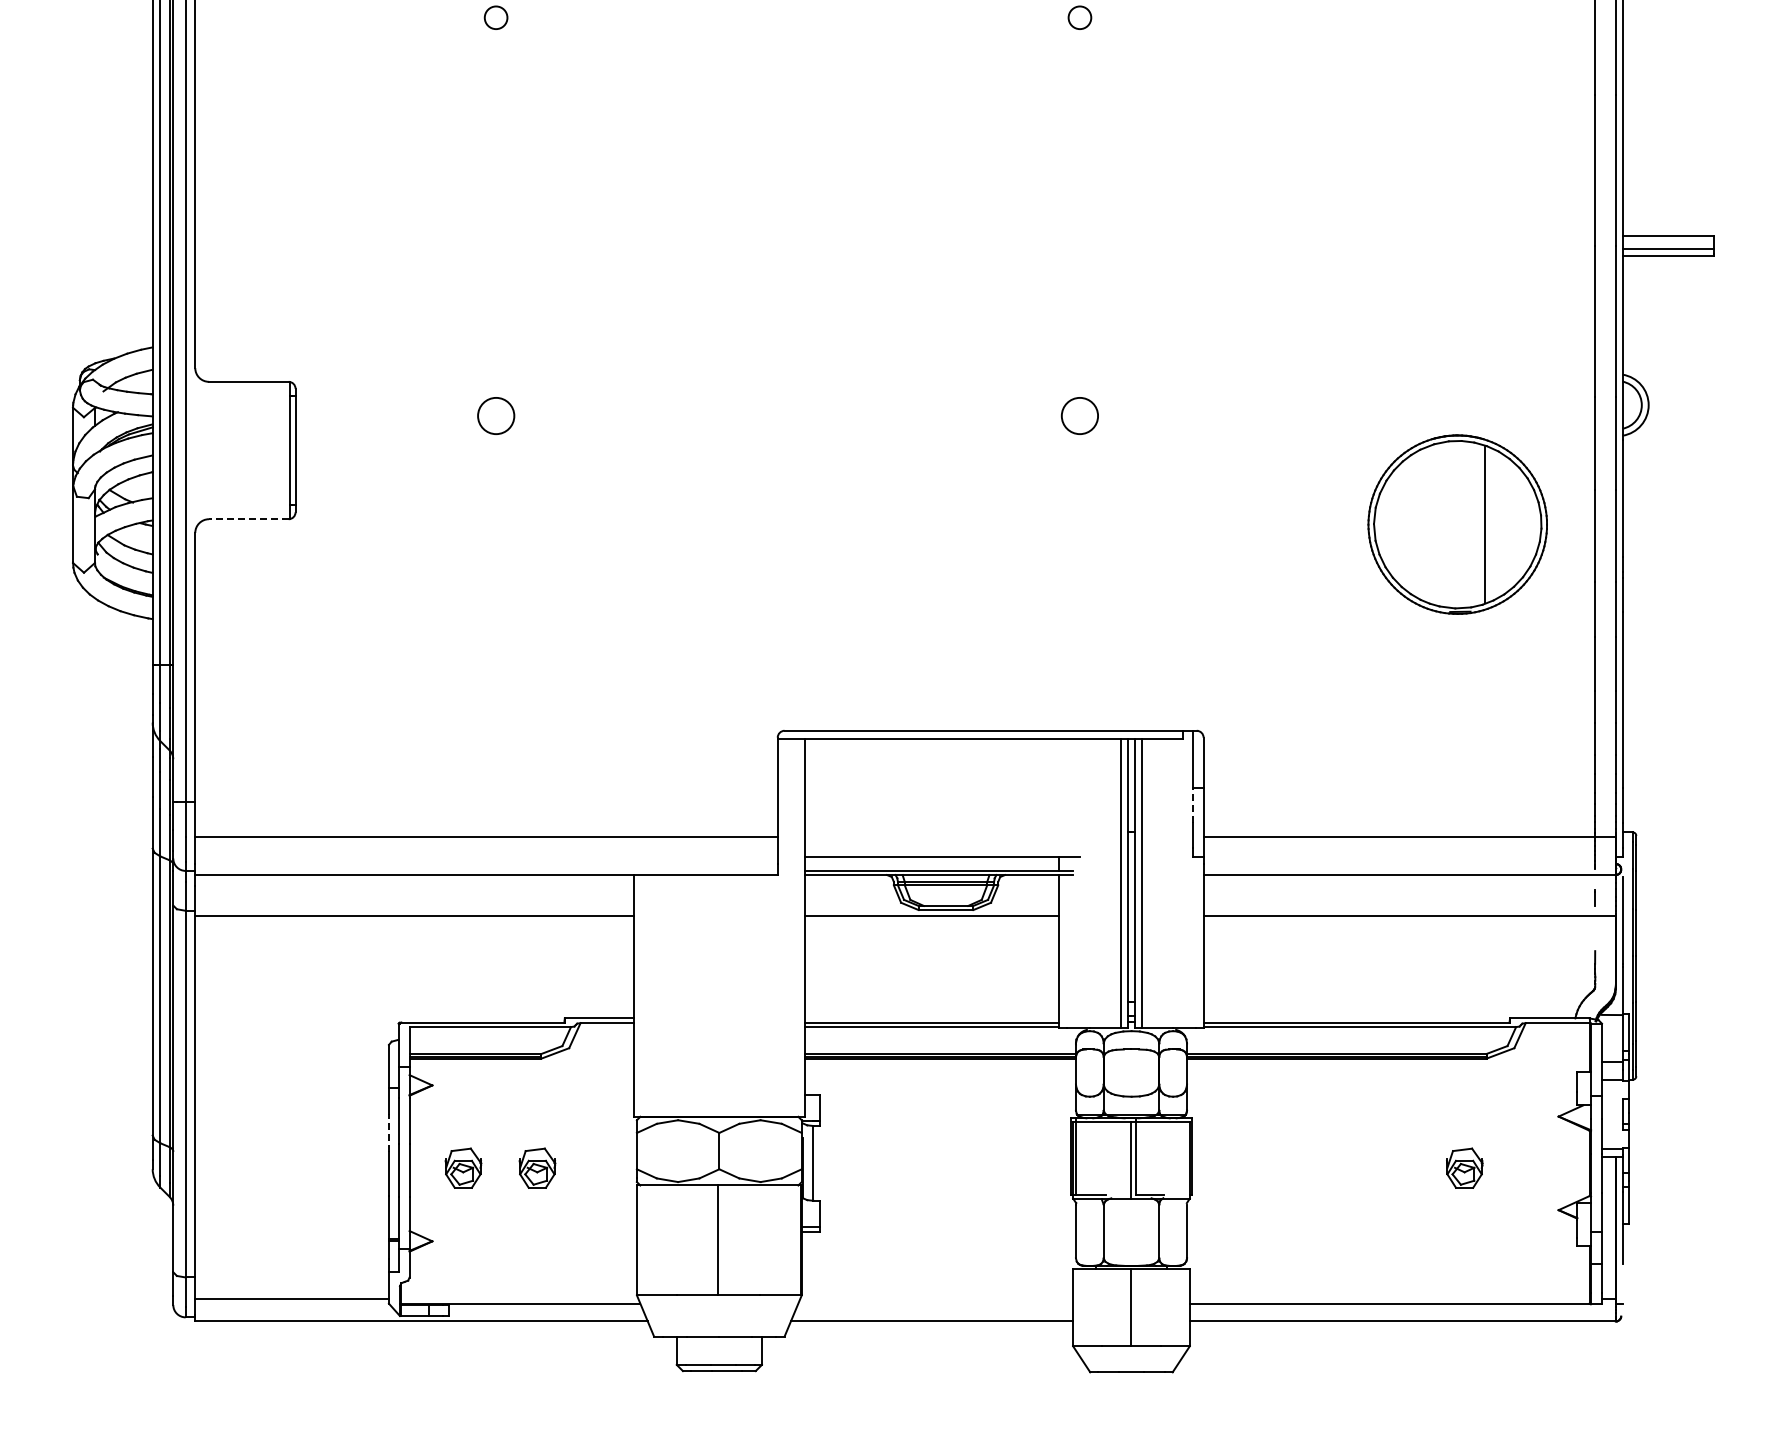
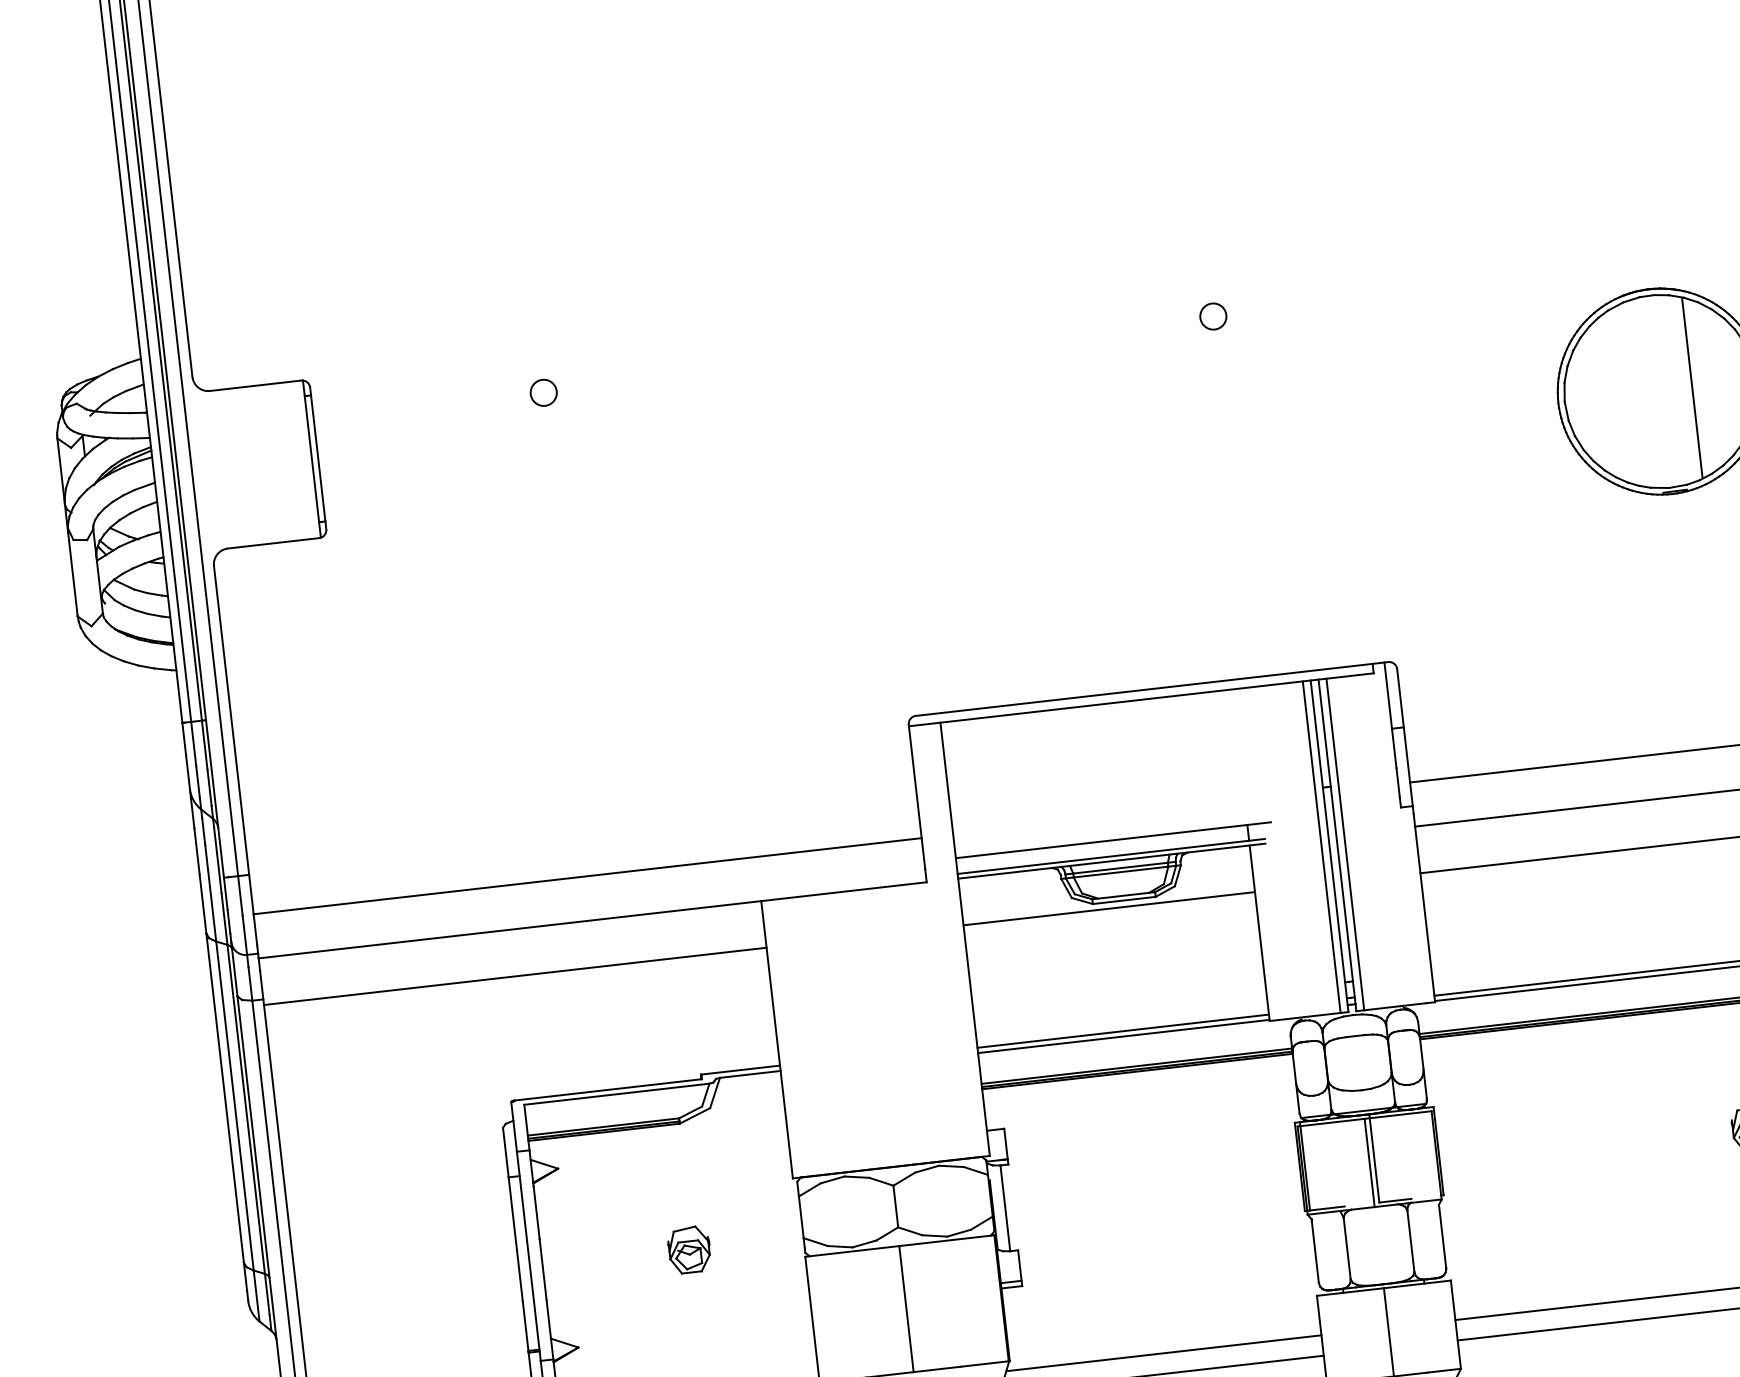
circle: (495, 416) -> (543, 393), size x0.62
circle: (1079, 416) -> (1212, 316), size x0.62
line: (248, 519) -> (273, 543), dashed -> solid
line: (1193, 805) -> (1394, 748), dashed -> solid
line: (388, 1133) -> (514, 1229), dashed -> solid
part: (463, 1167) -> (604, 1258), removed
line: (935, 1303) -> (1163, 1353), added

